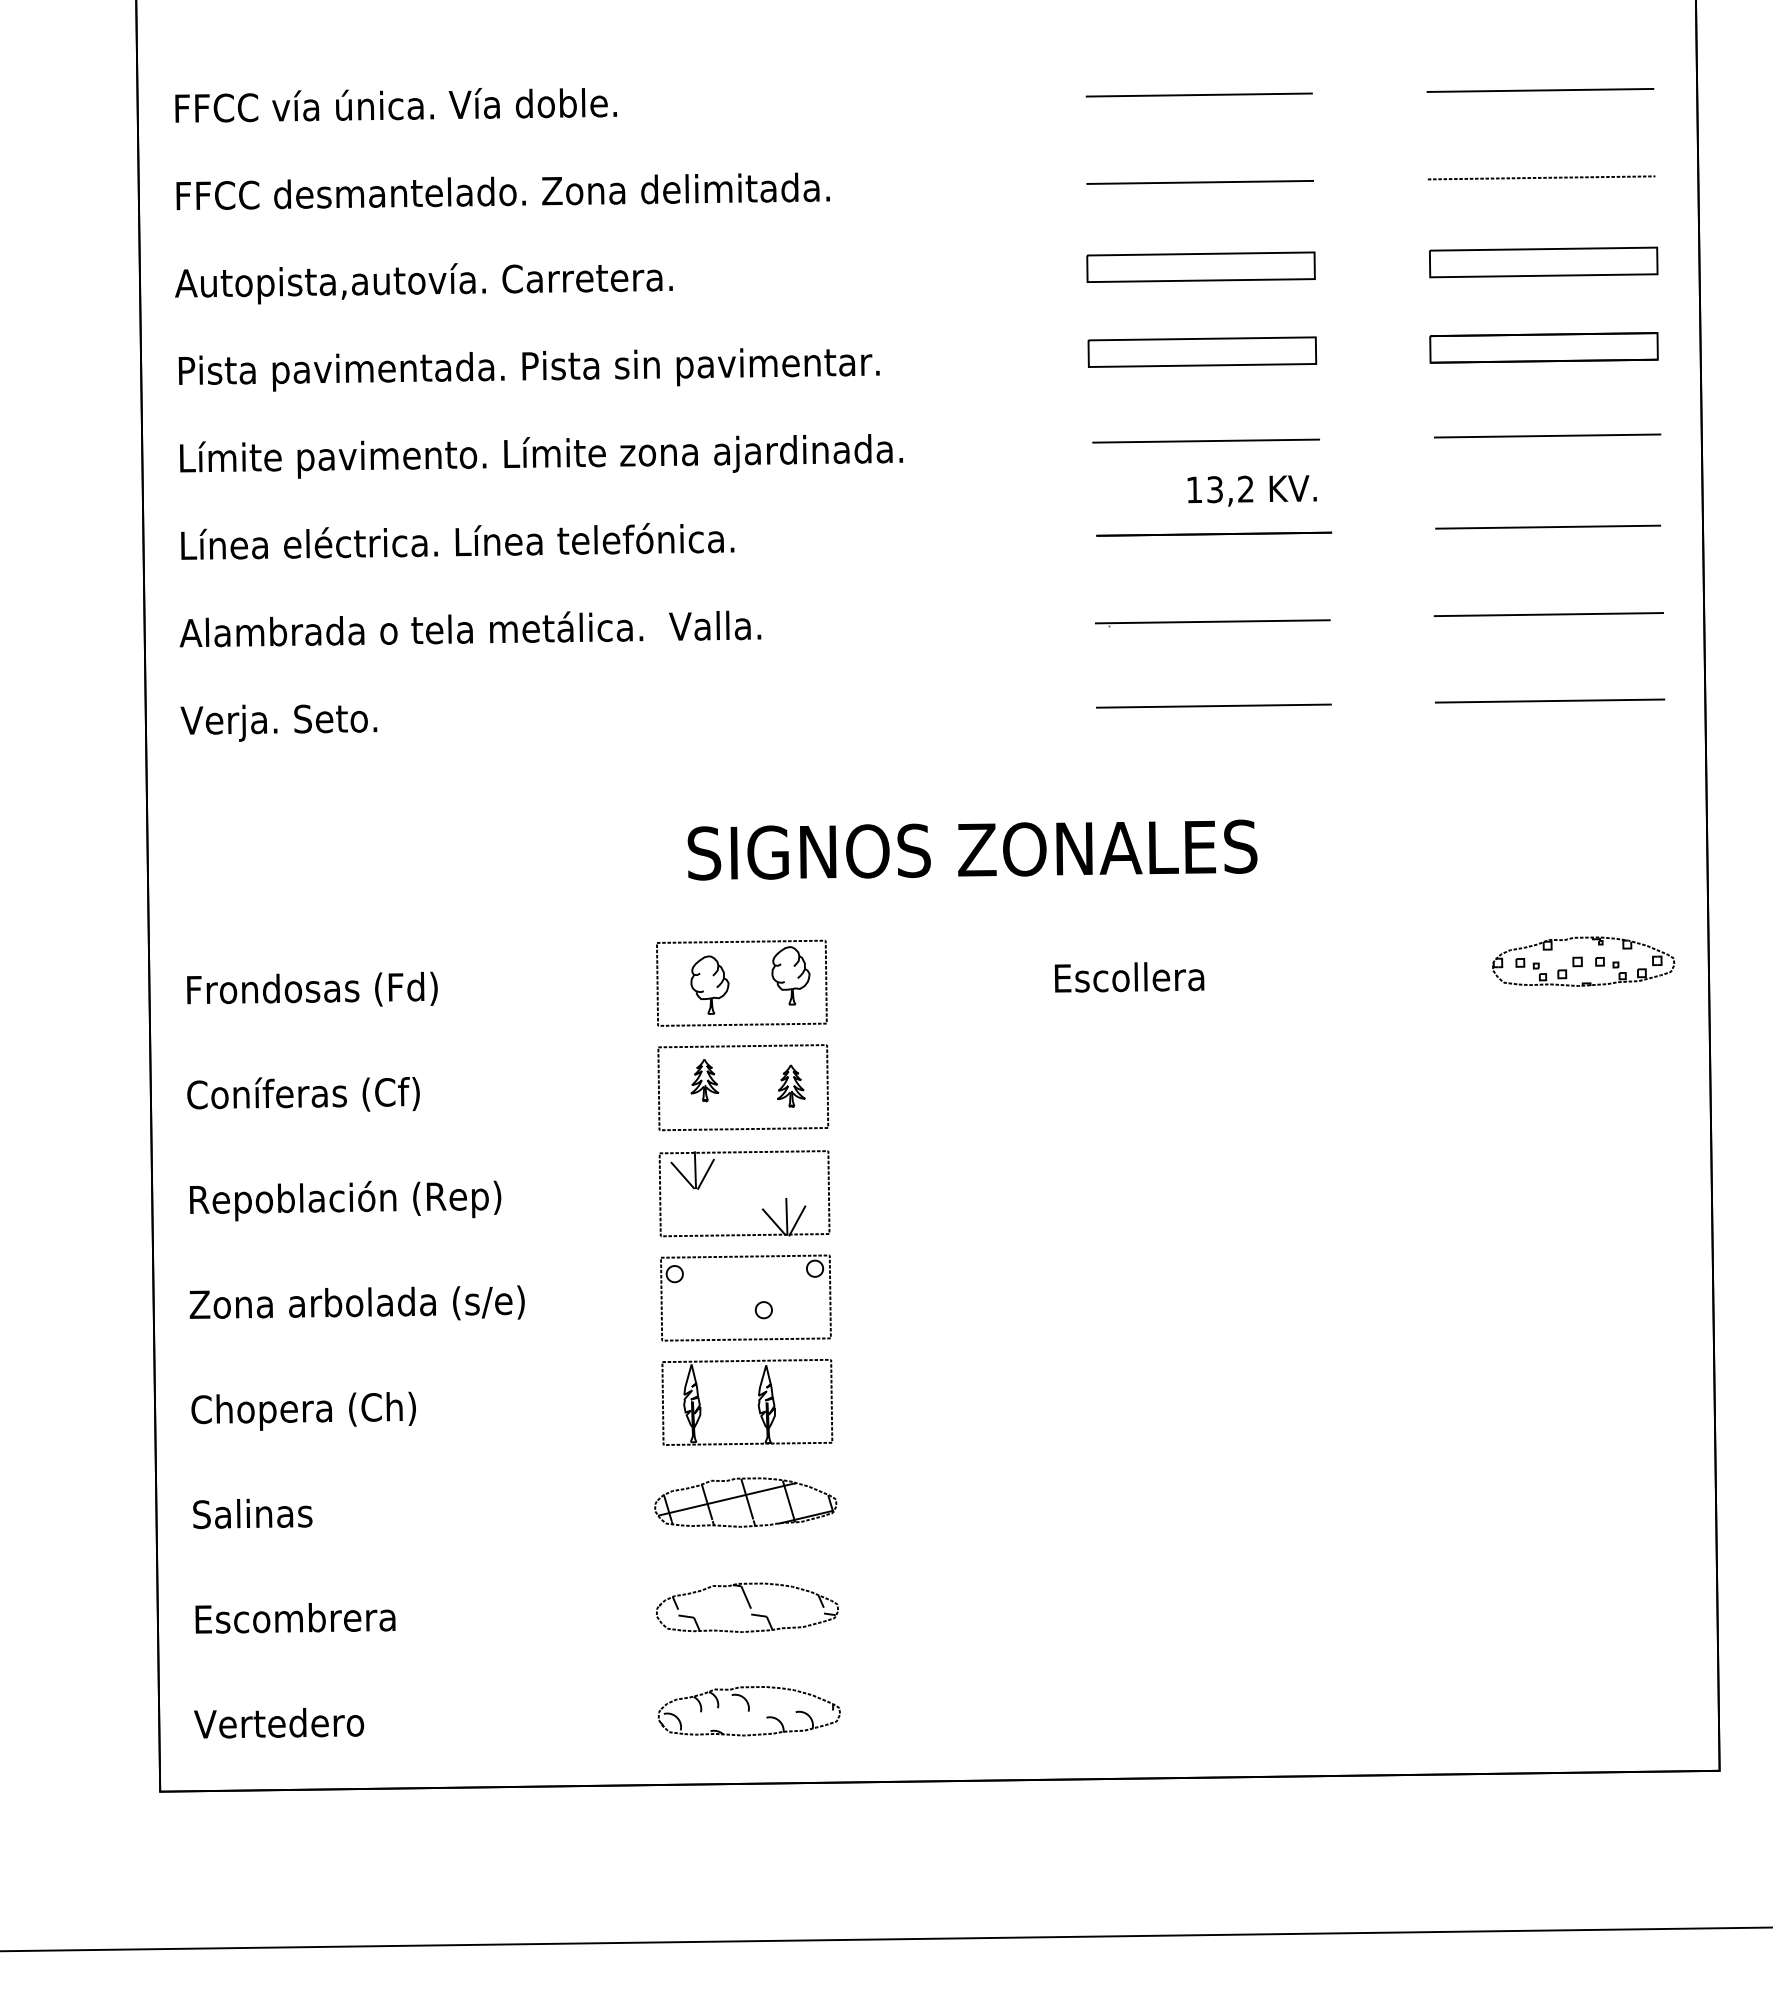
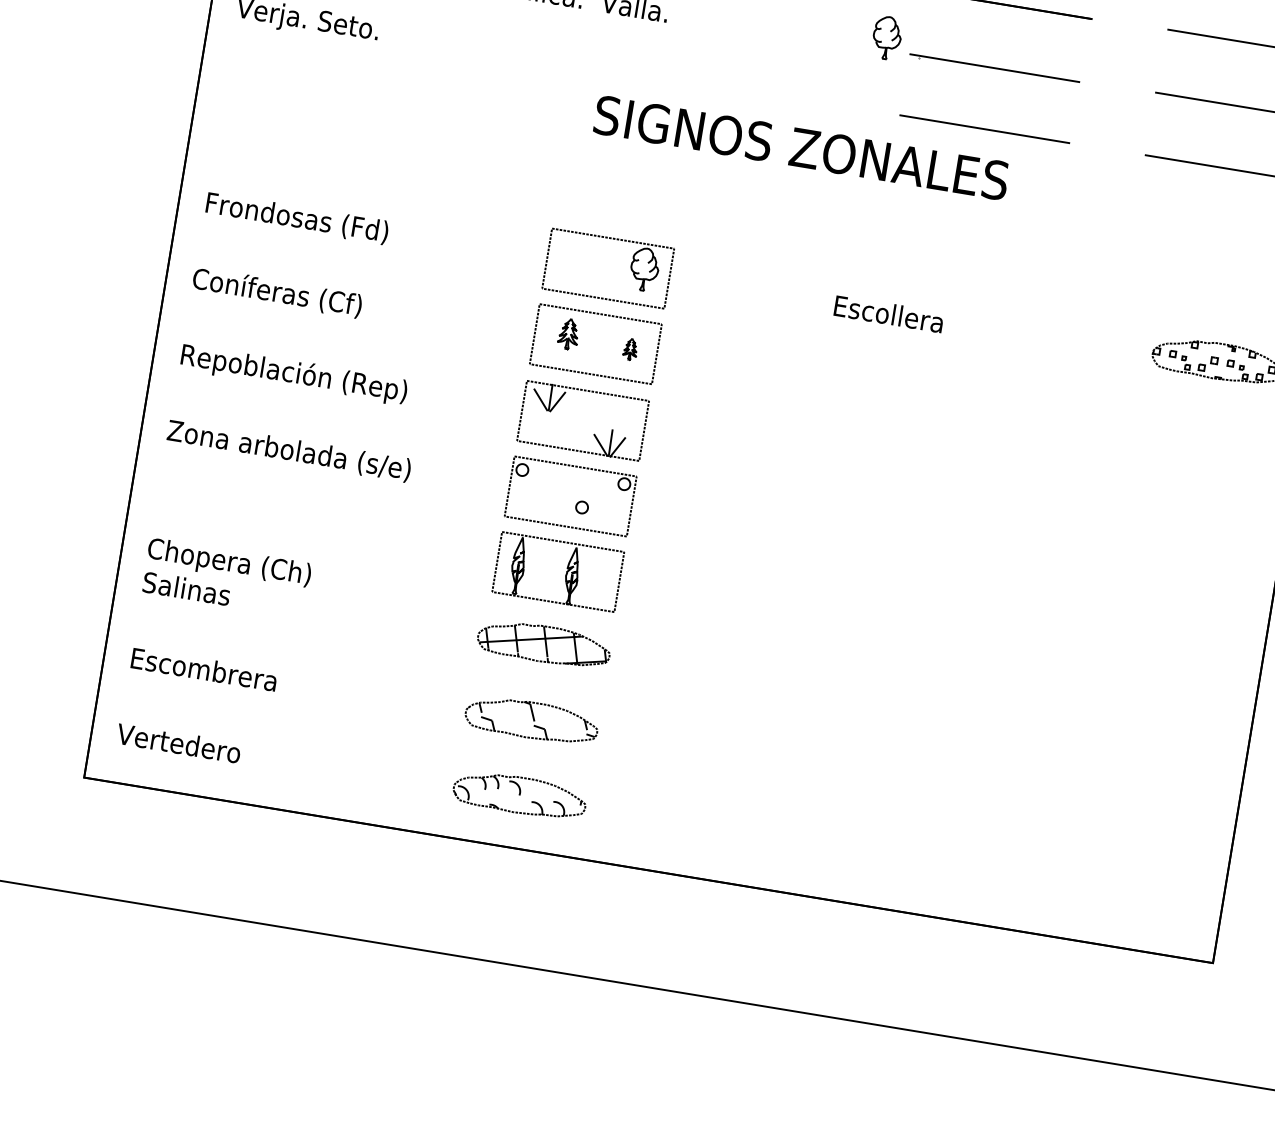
text: (972, 849) -> (801, 147), moved
part: (709, 984) -> (886, 37), moved
part: (791, 1085) -> (630, 348), size x0.7
text: (303, 1410) -> (229, 562), moved

